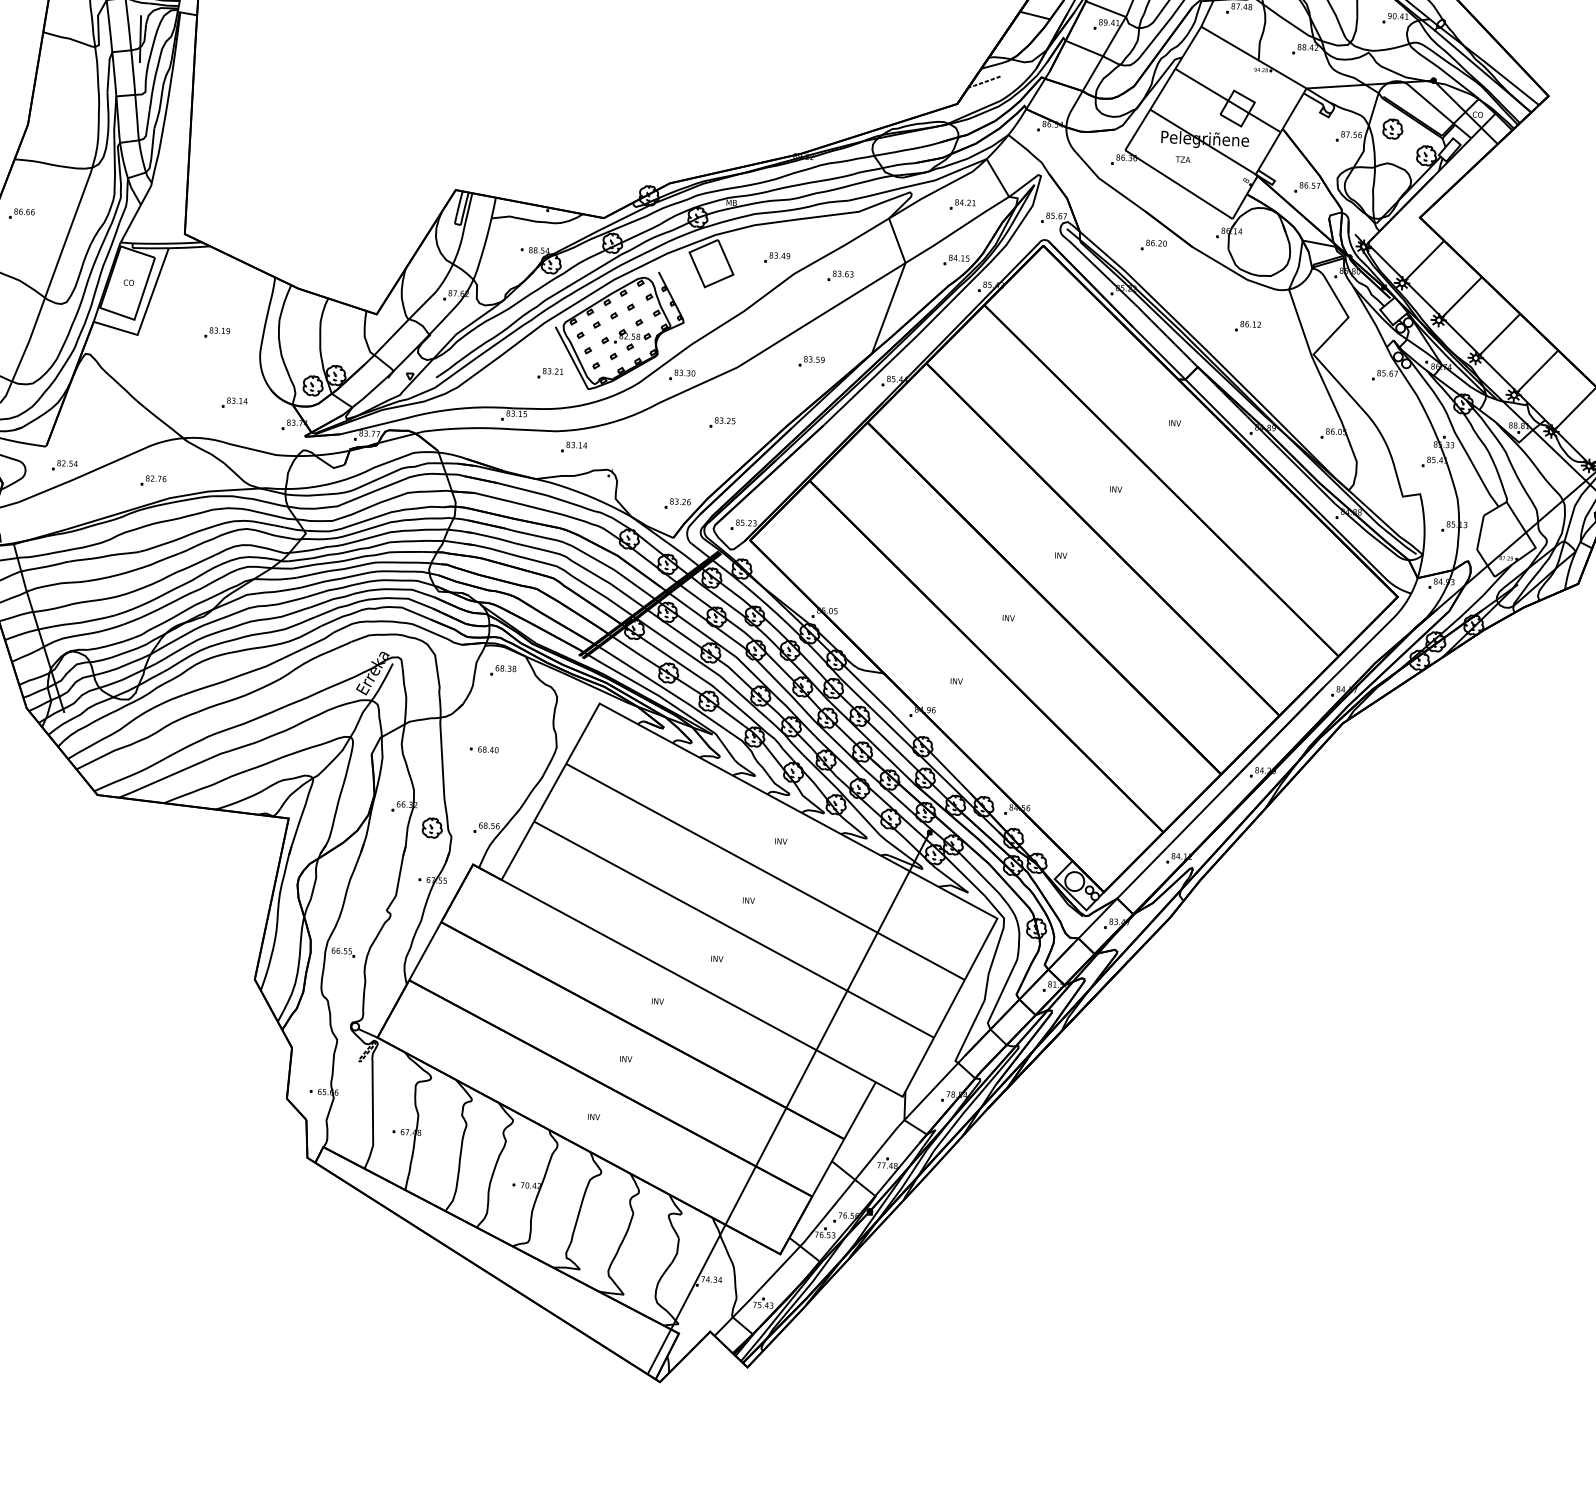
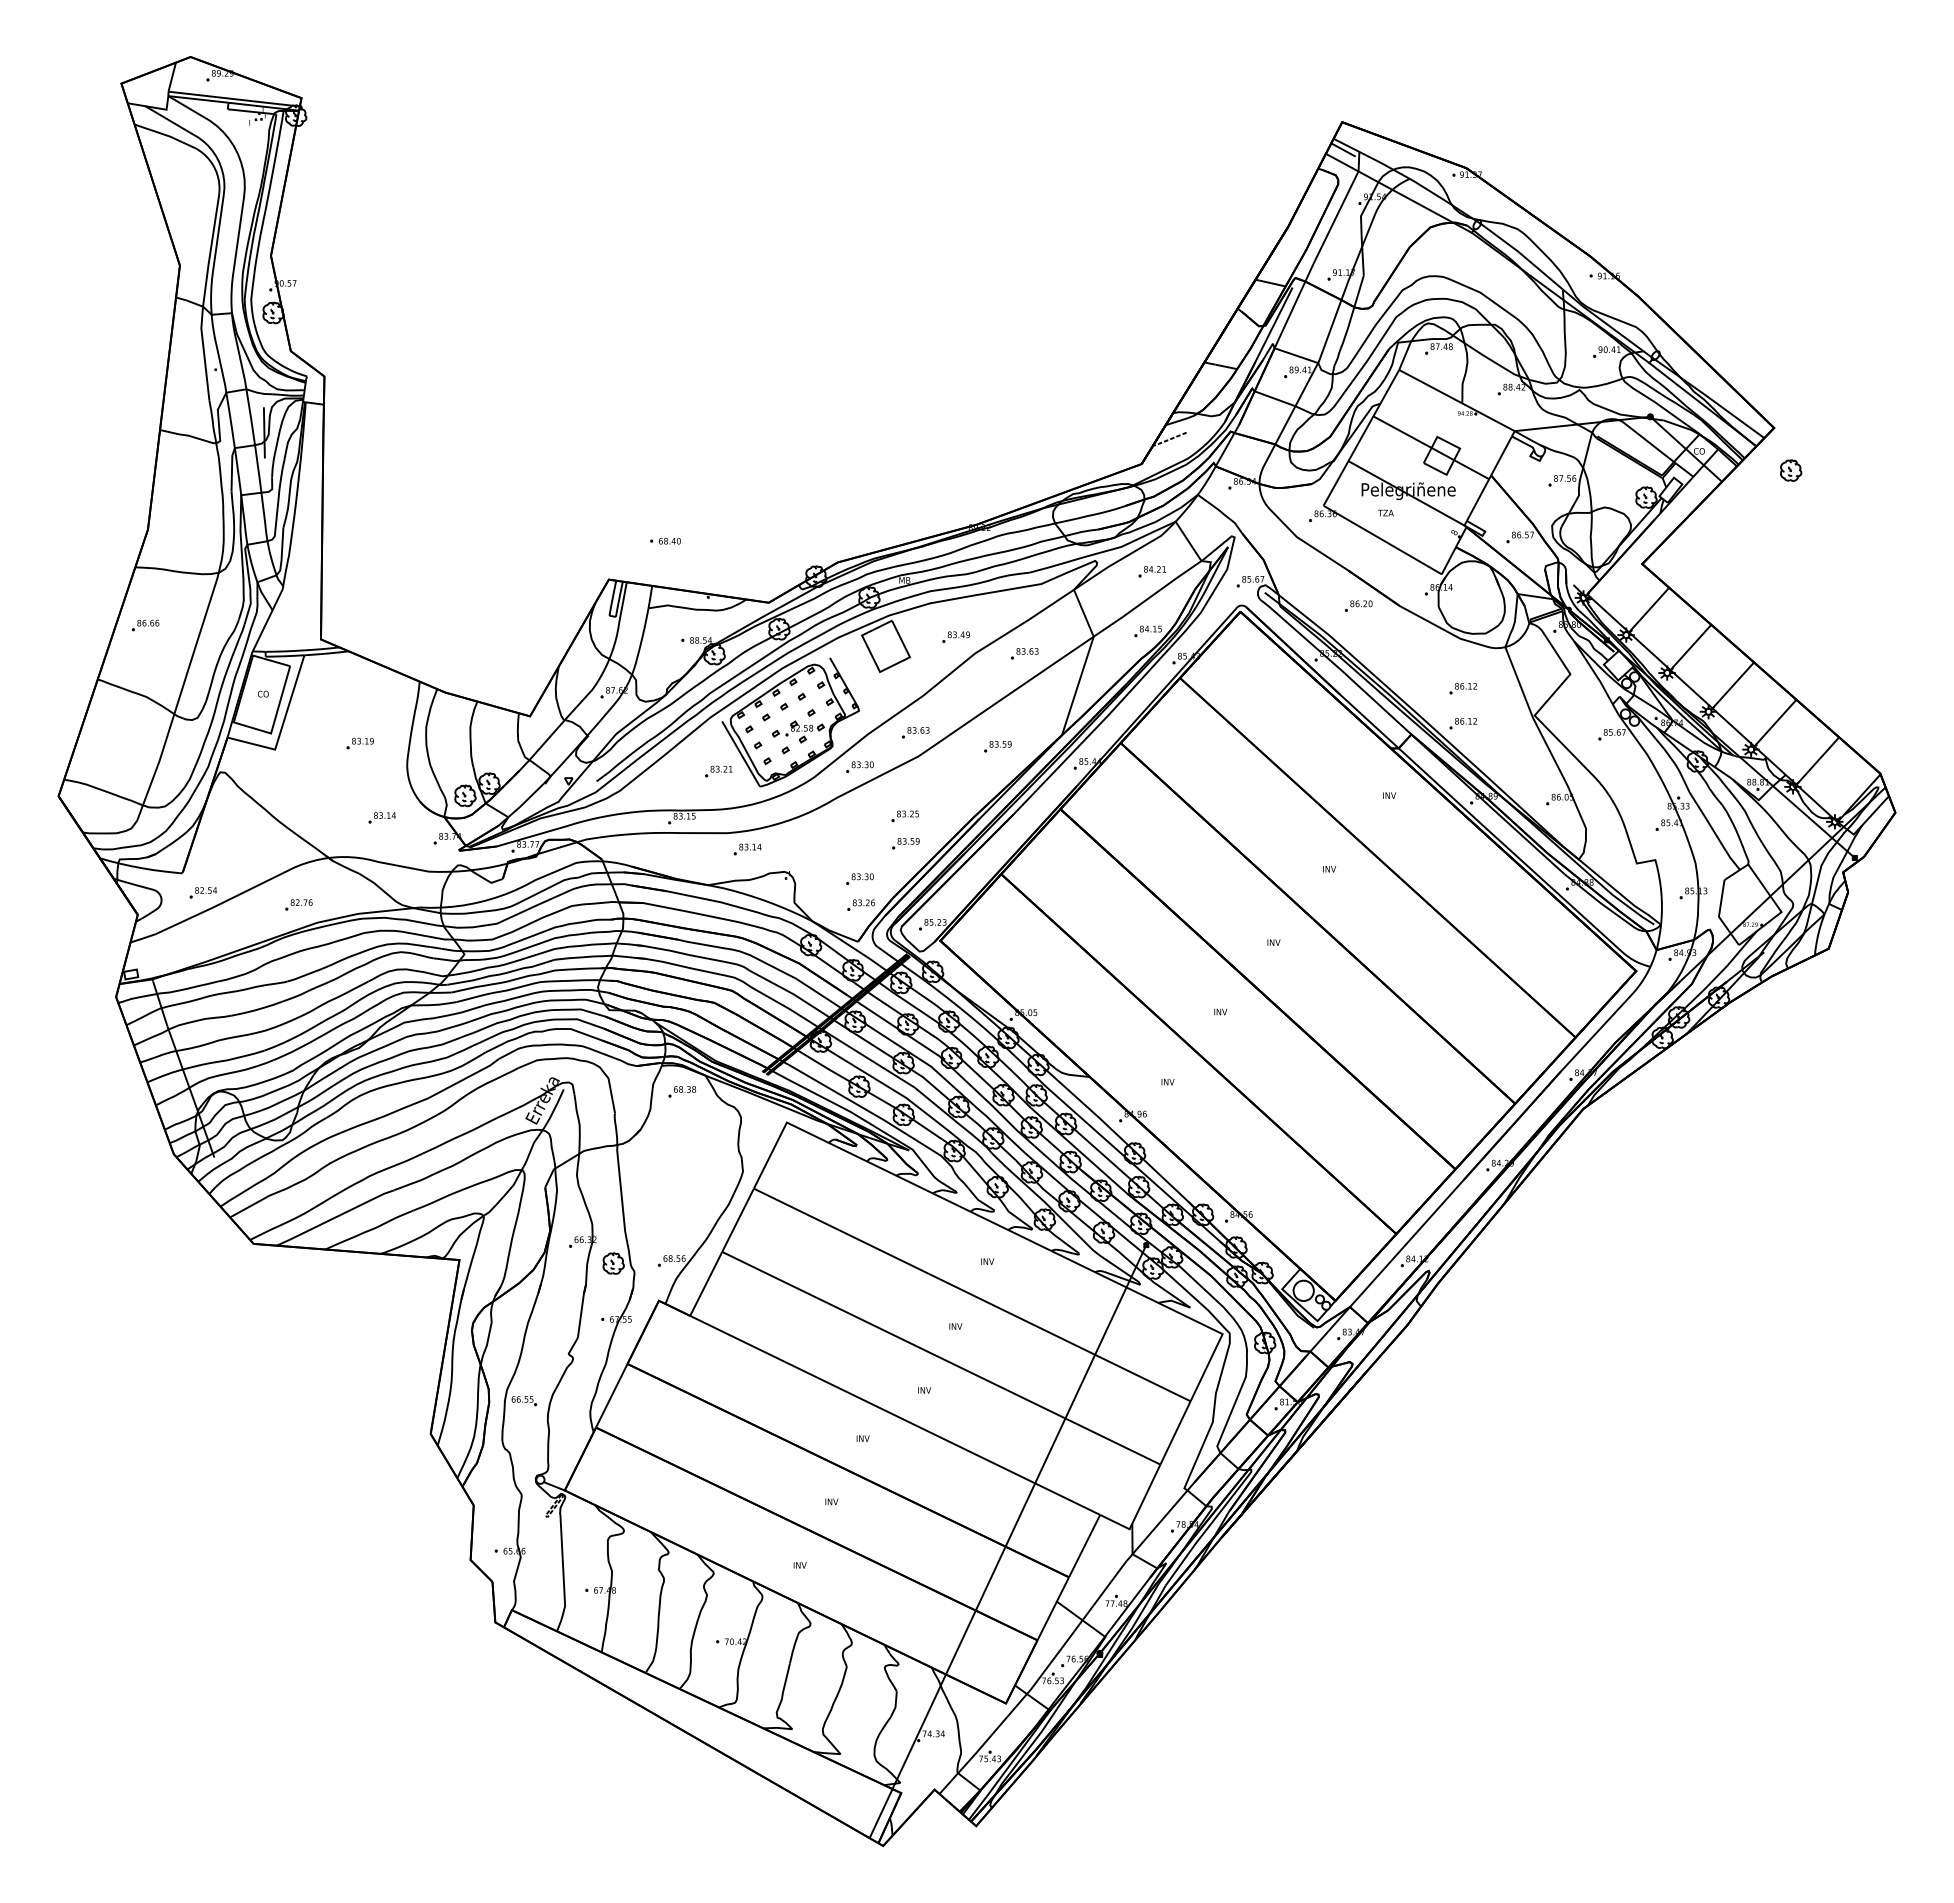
part: (1393, 129) -> (1791, 470), moved
part: (735, 345) -> (915, 732), added
part: (1245, 358) -> (1462, 723), added
part: (721, 448) -> (905, 843), added
part: (677, 478) -> (859, 878), added
part: (484, 748) -> (665, 540), moved

